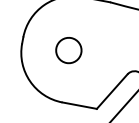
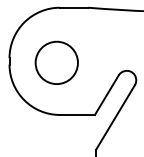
circle: (68, 50) -> (56, 62), size x1.67

